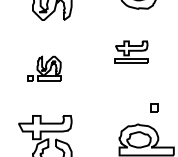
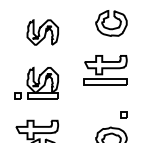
part: (131, 52) -> (105, 70), size x1.67
part: (44, 67) -> (36, 82), size x1.67

